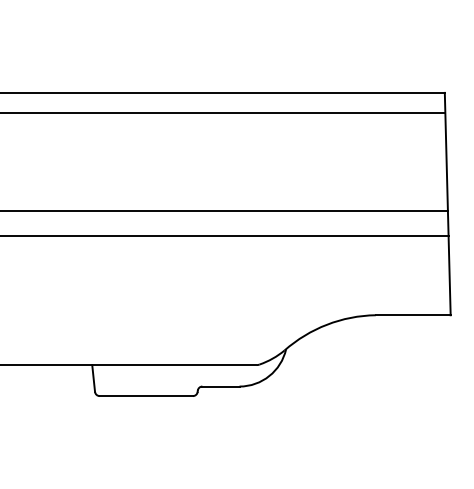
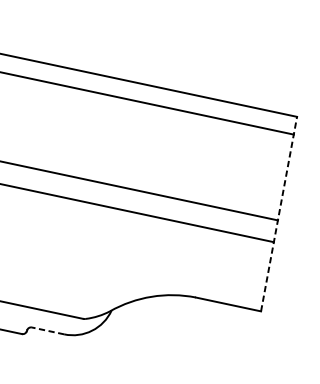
line: (447, 203) -> (278, 213), solid -> dashed
line: (220, 386) -> (47, 330), solid -> dashed

